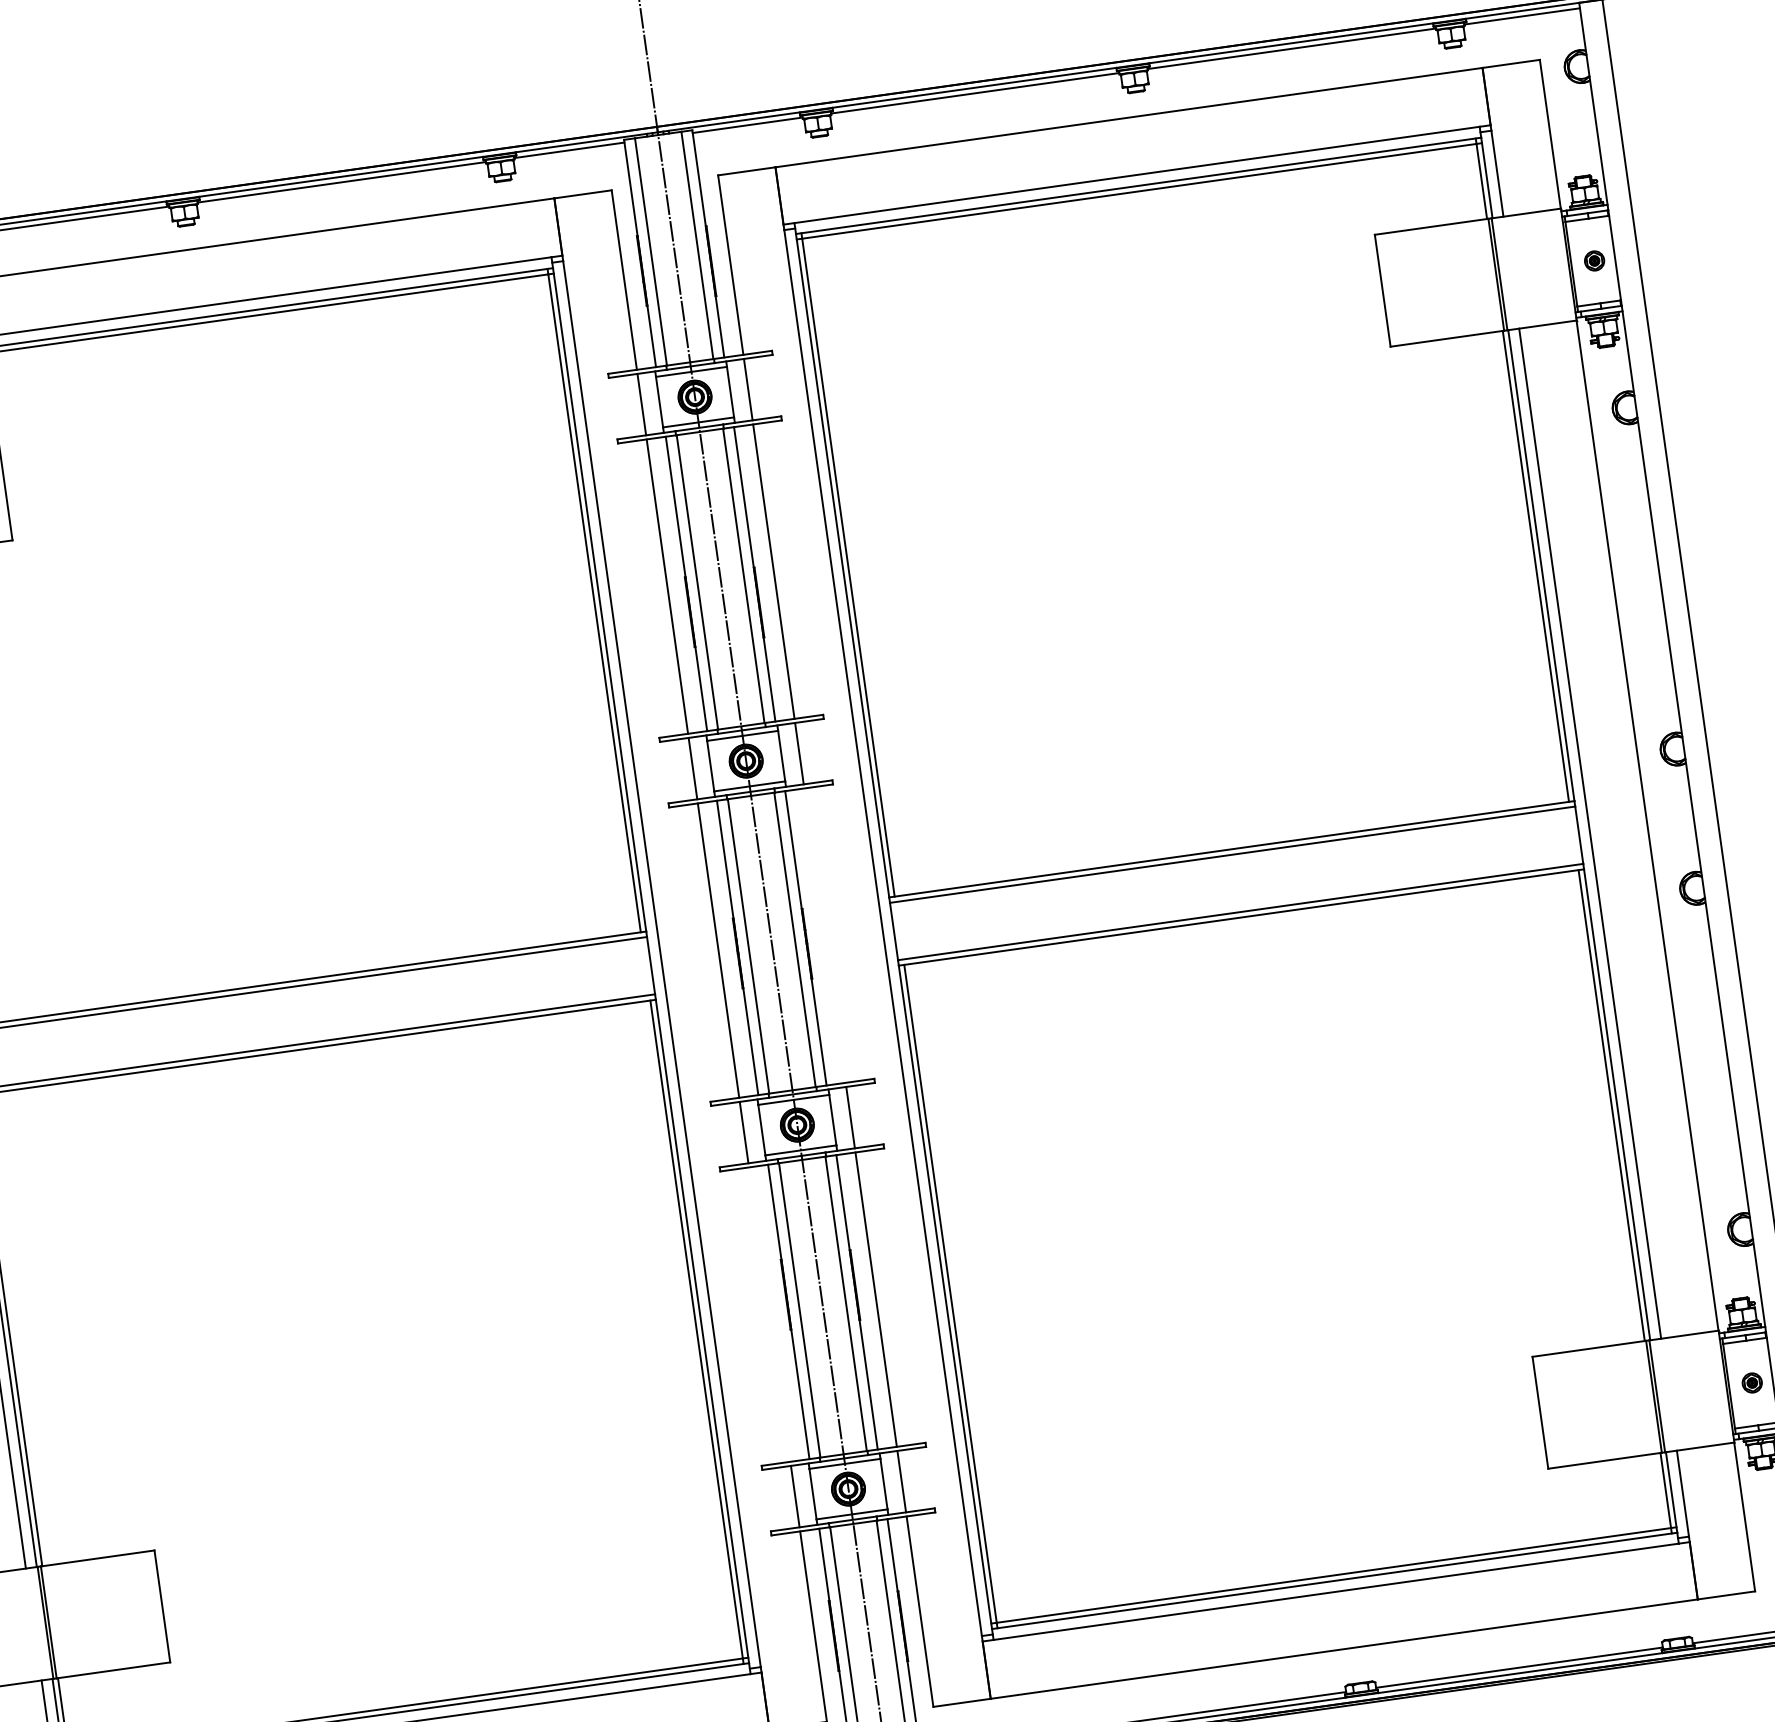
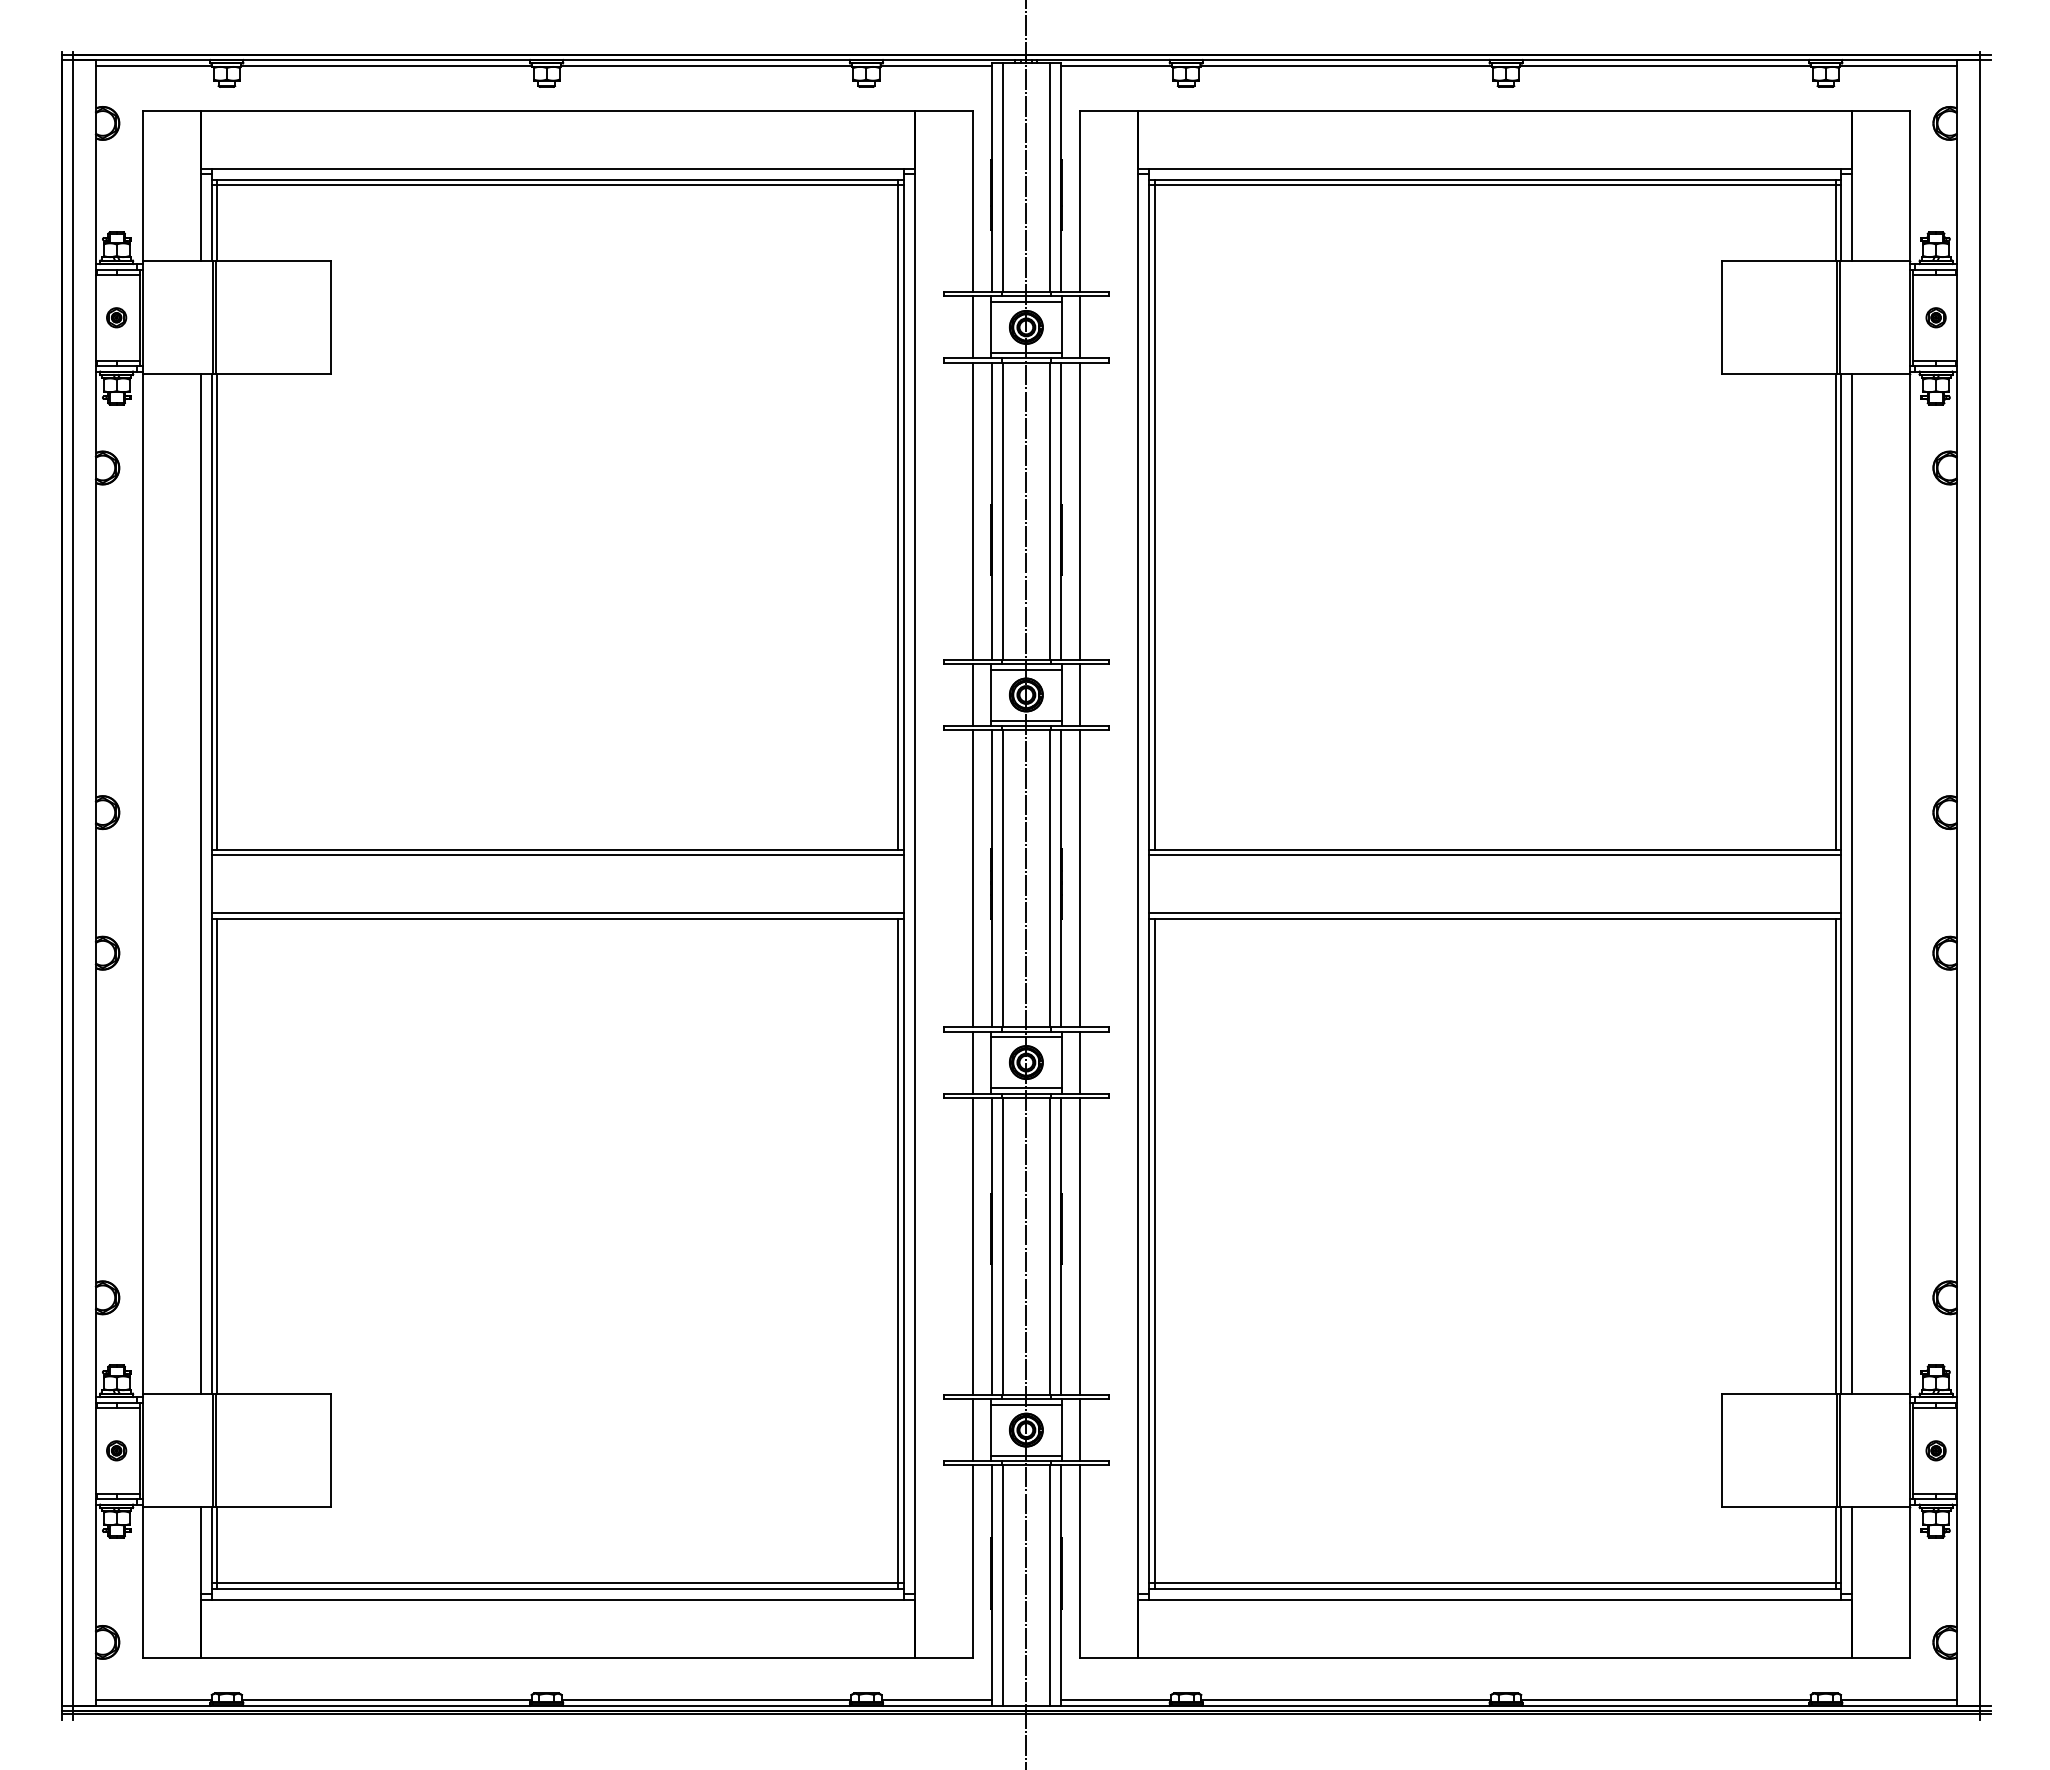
line: (825, 935) -> (1080, 878), added
line: (769, 1314) -> (972, 1246), added

